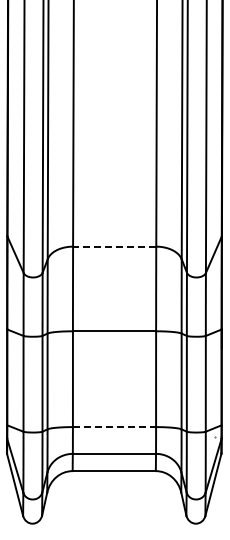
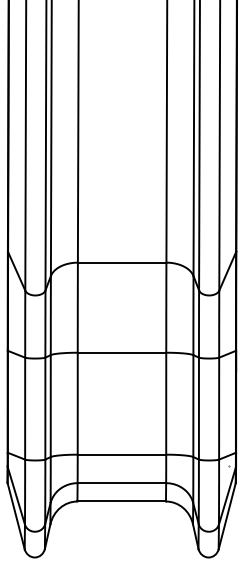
line: (114, 246) -> (121, 262), dashed -> solid
line: (114, 427) -> (121, 455), dashed -> solid

